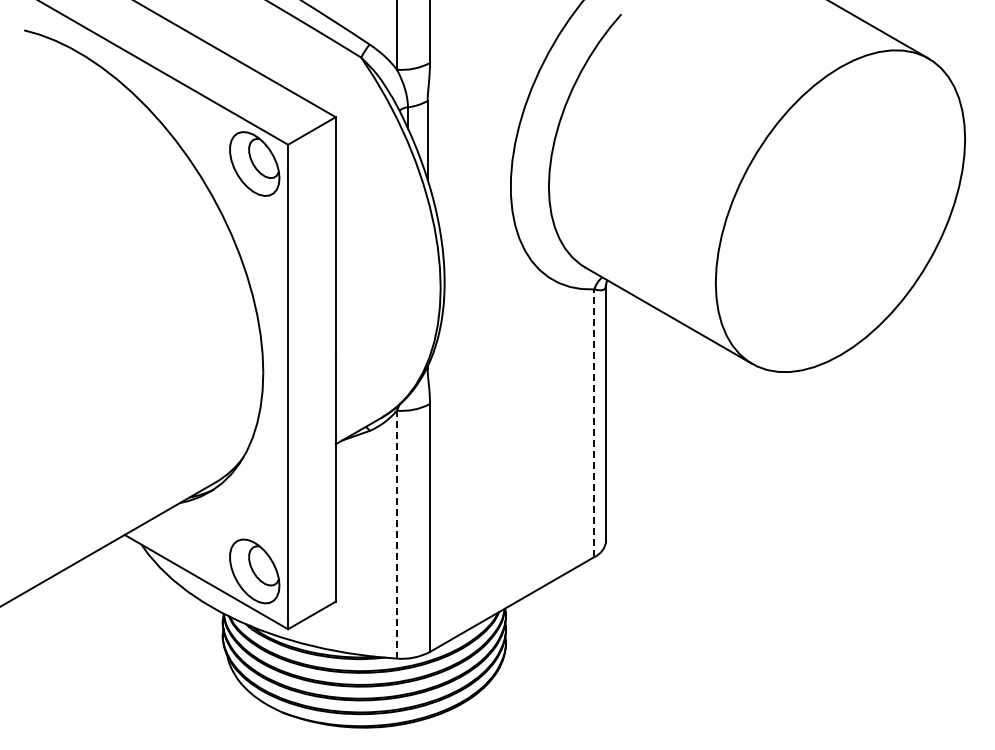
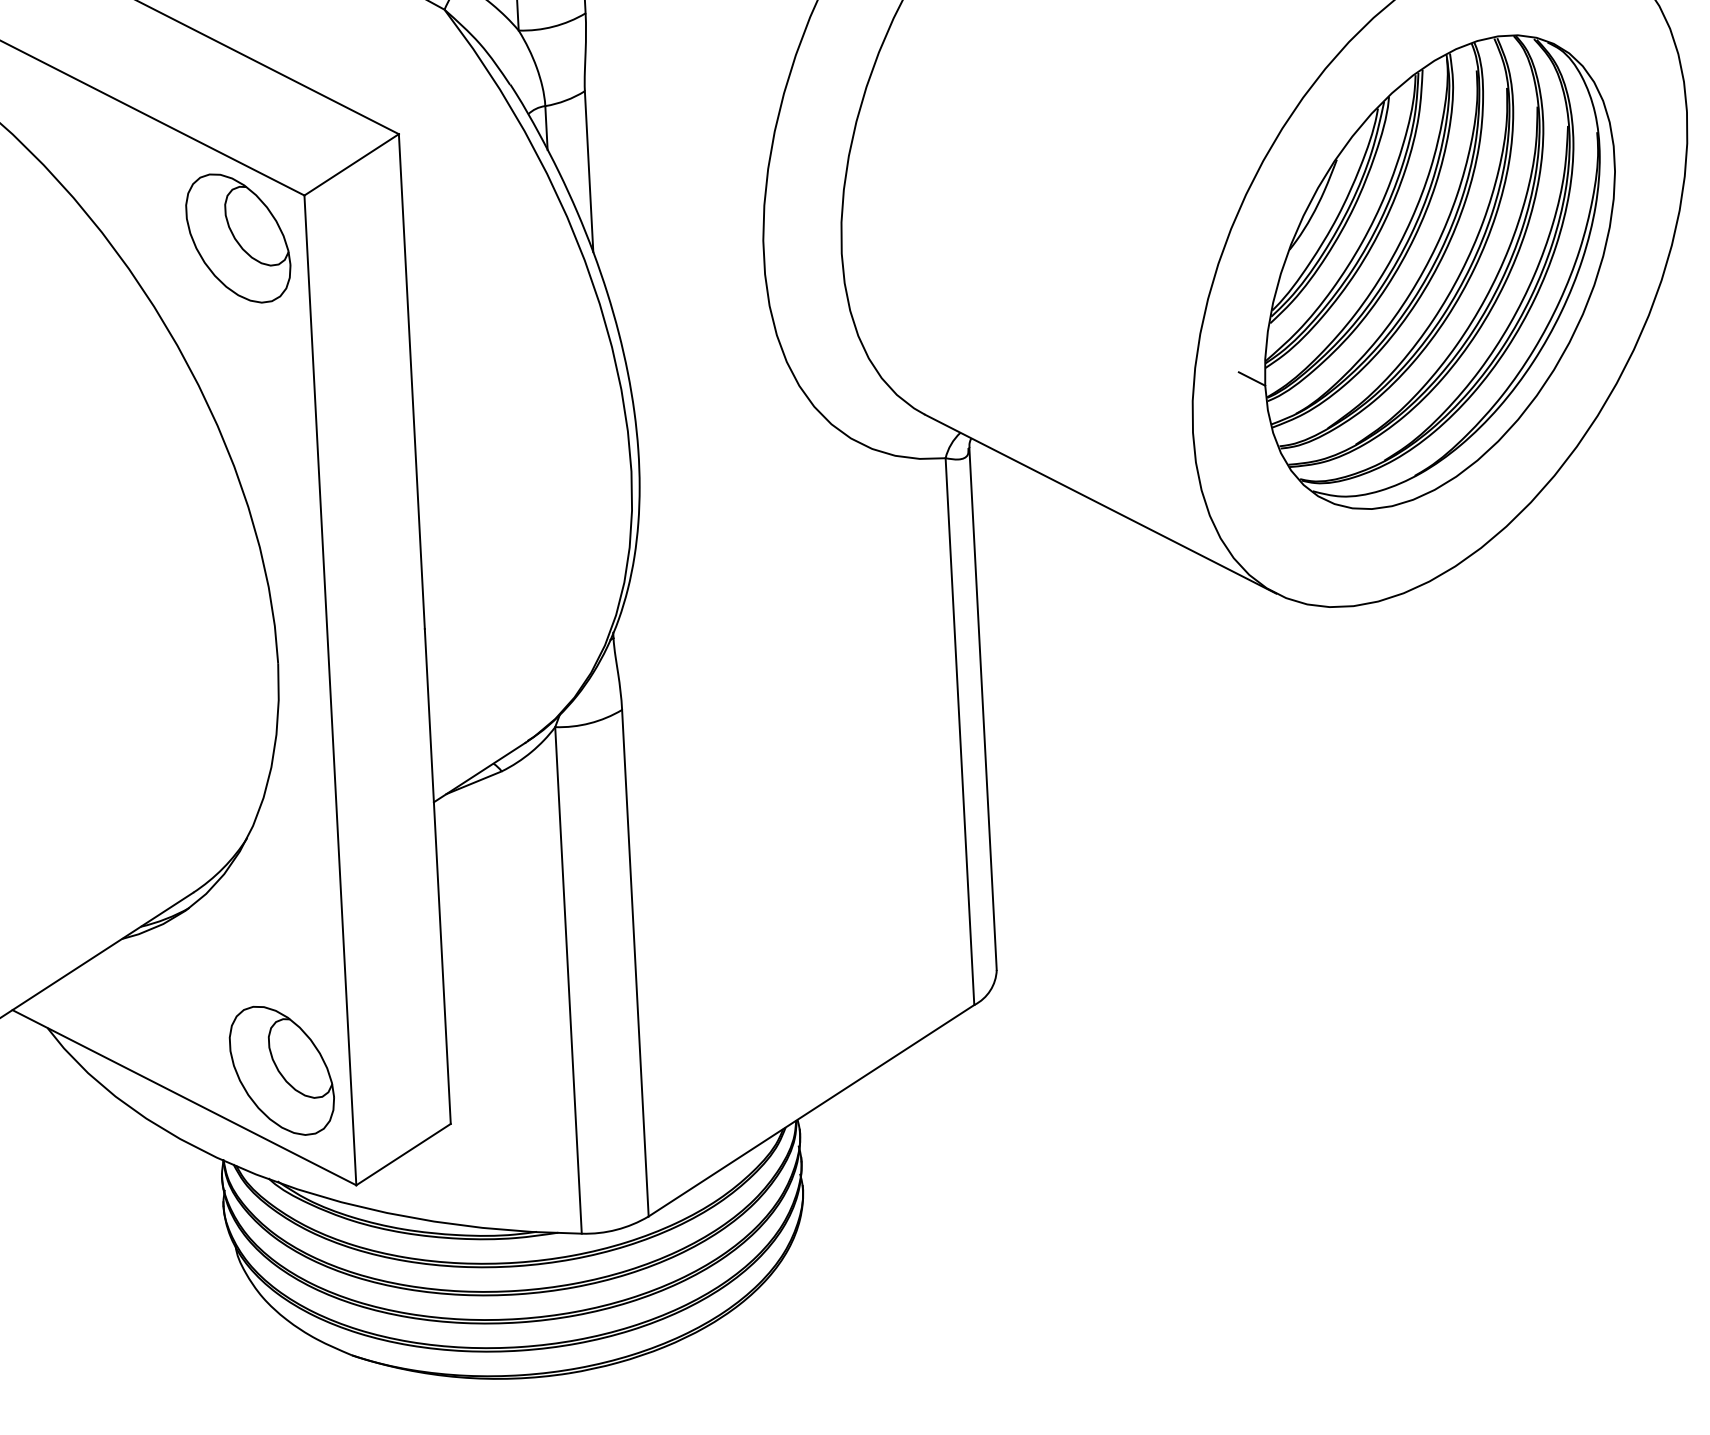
part: (833, 210) -> (1425, 271), added
line: (594, 423) -> (960, 732), dashed -> solid
line: (396, 534) -> (567, 980), dashed -> solid

